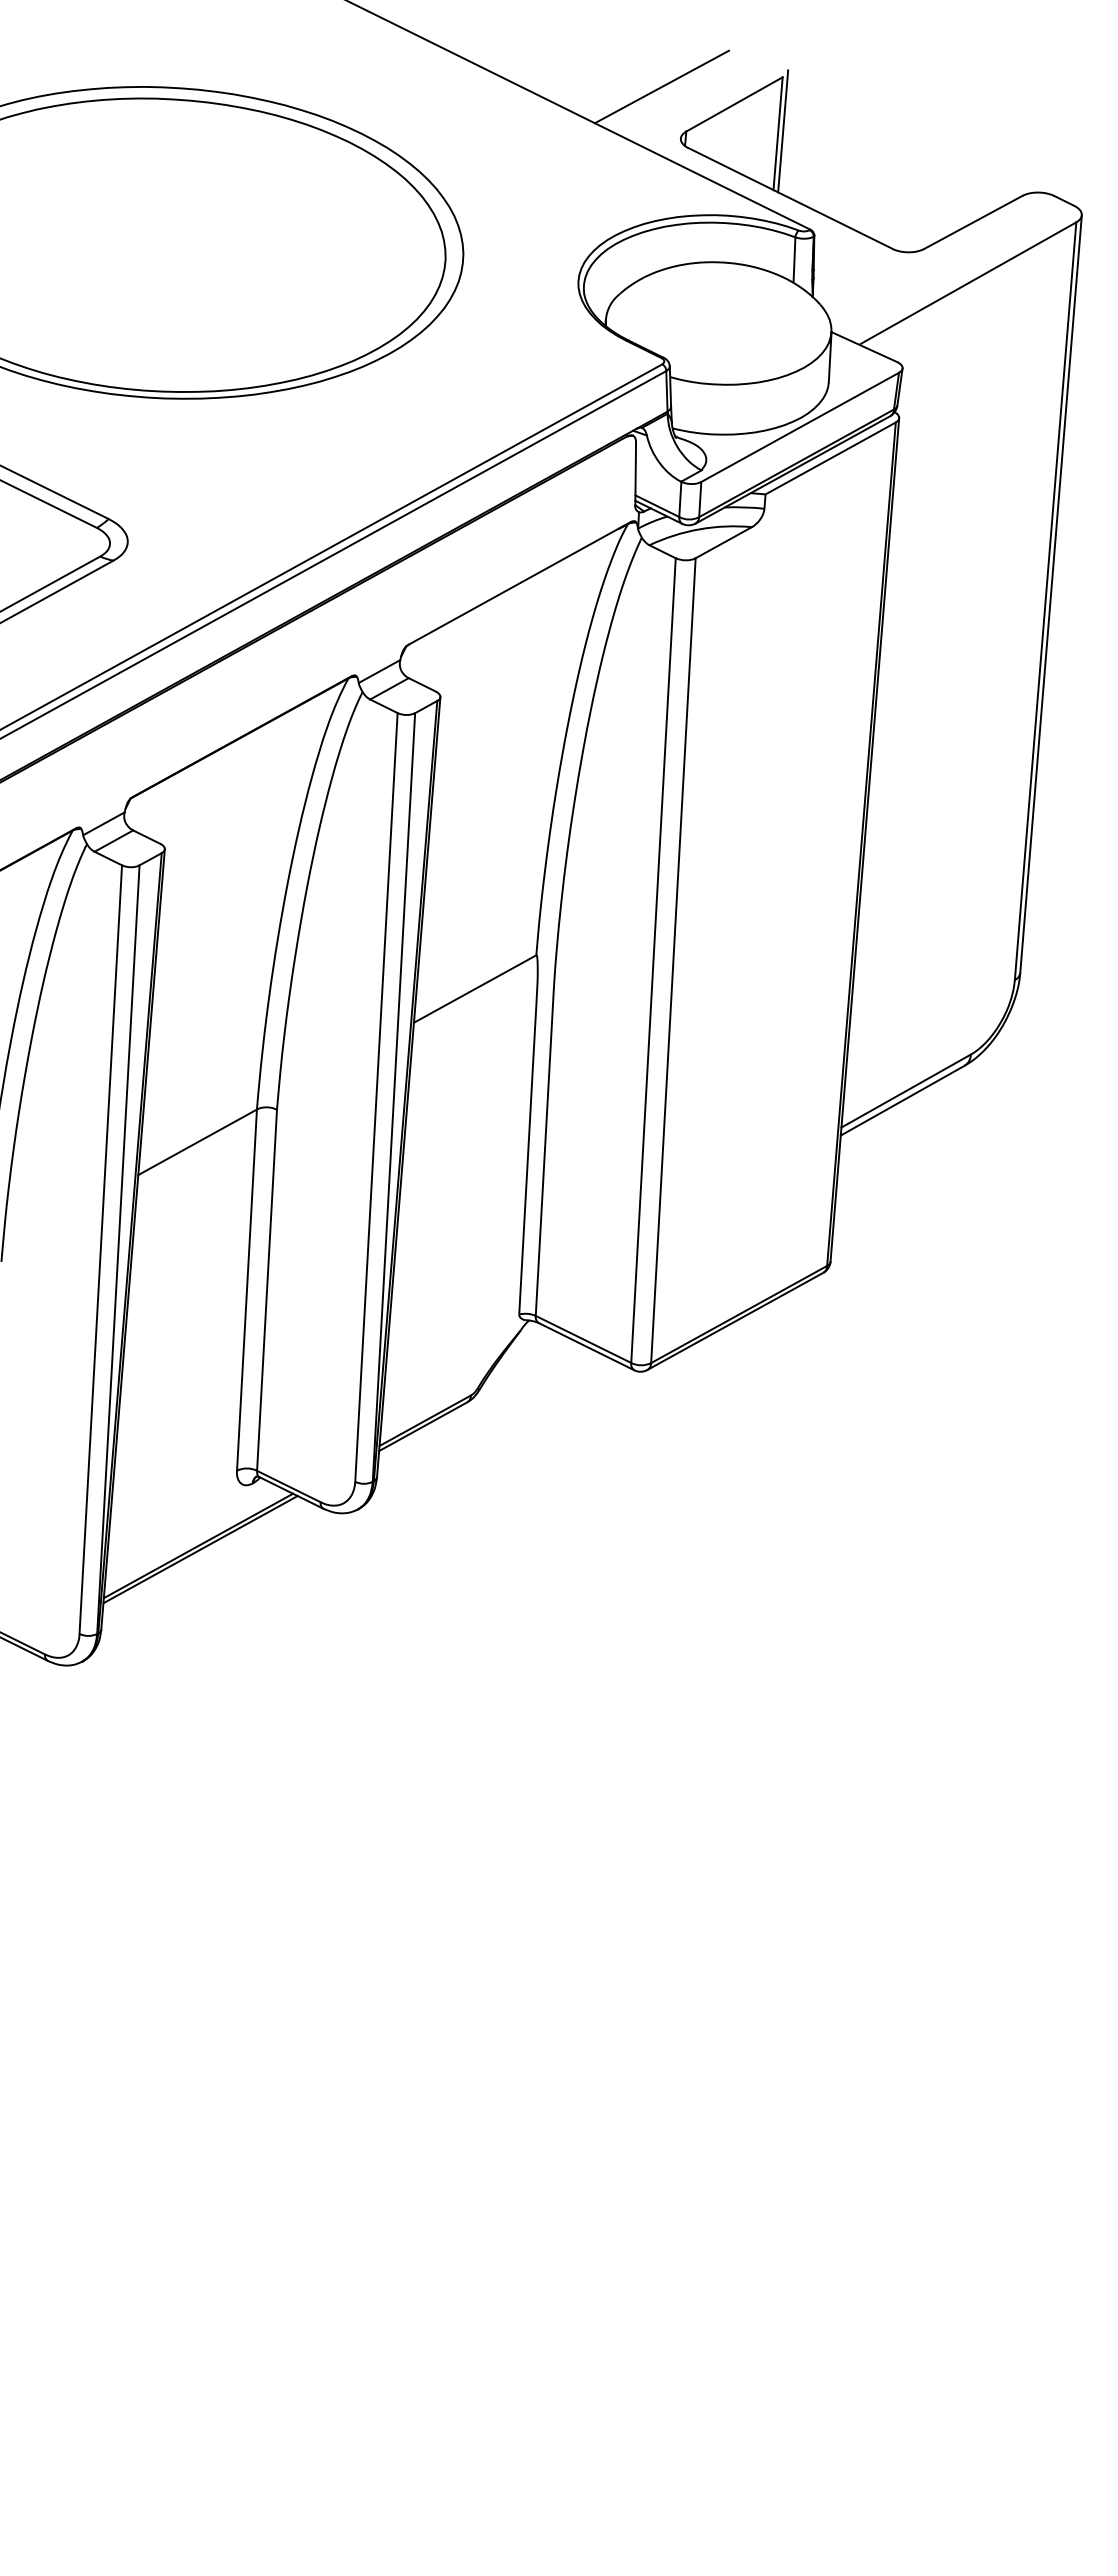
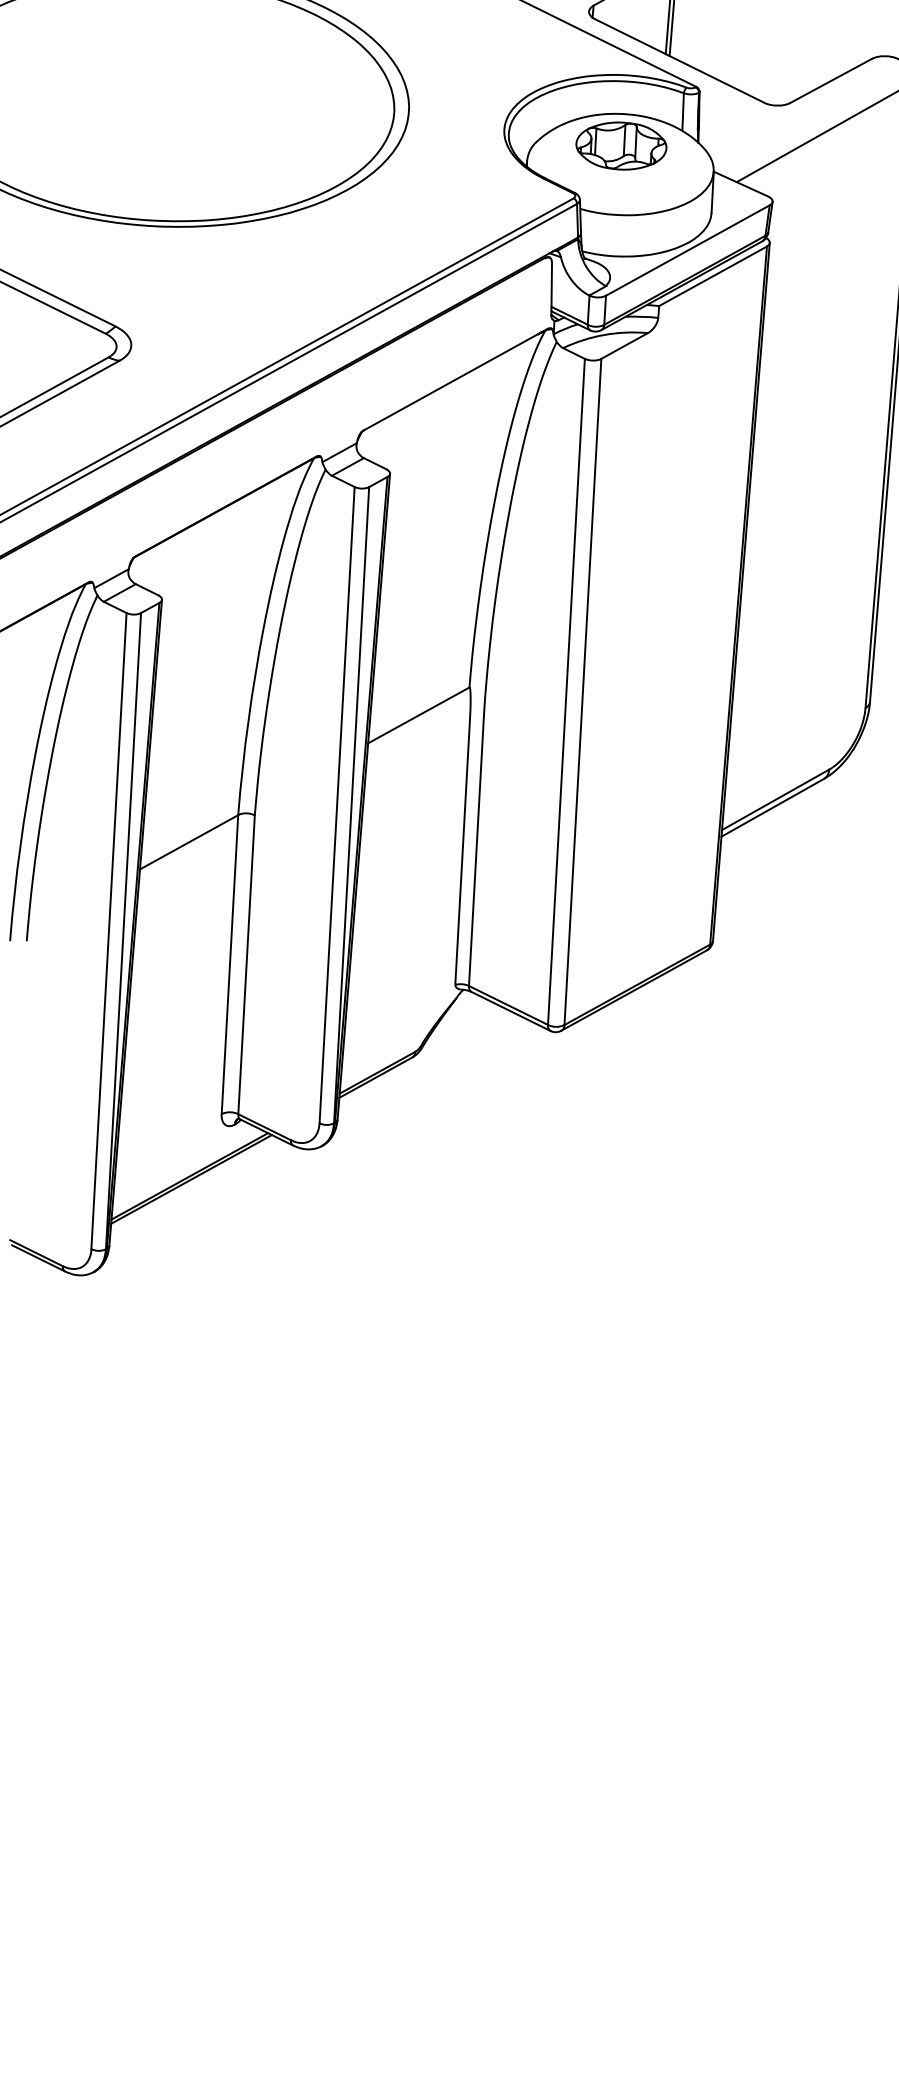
part: (719, 300) -> (621, 145), added

